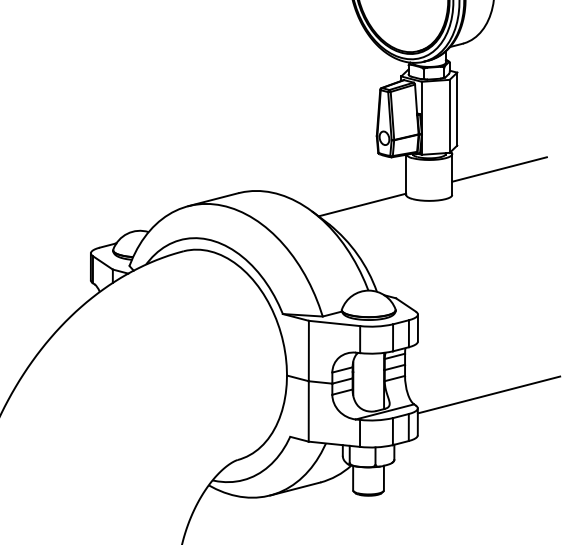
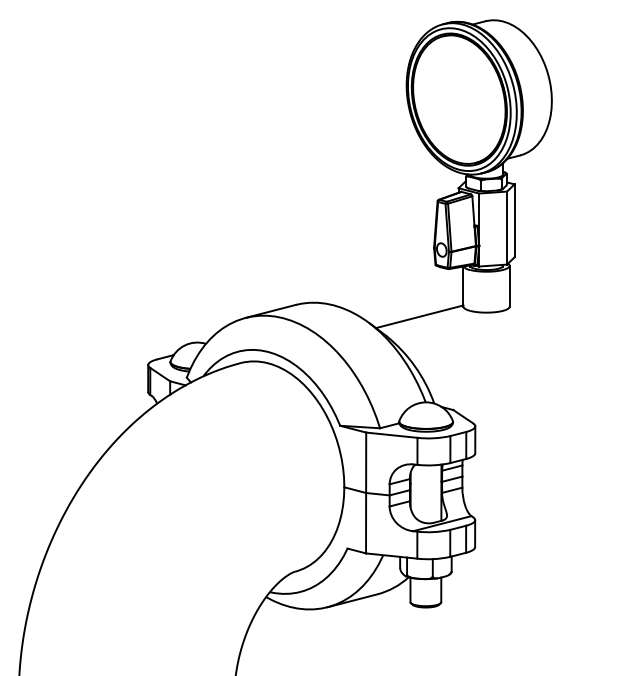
line: (499, 169) -> (556, 281), removed
line: (489, 394) -> (546, 506), removed

